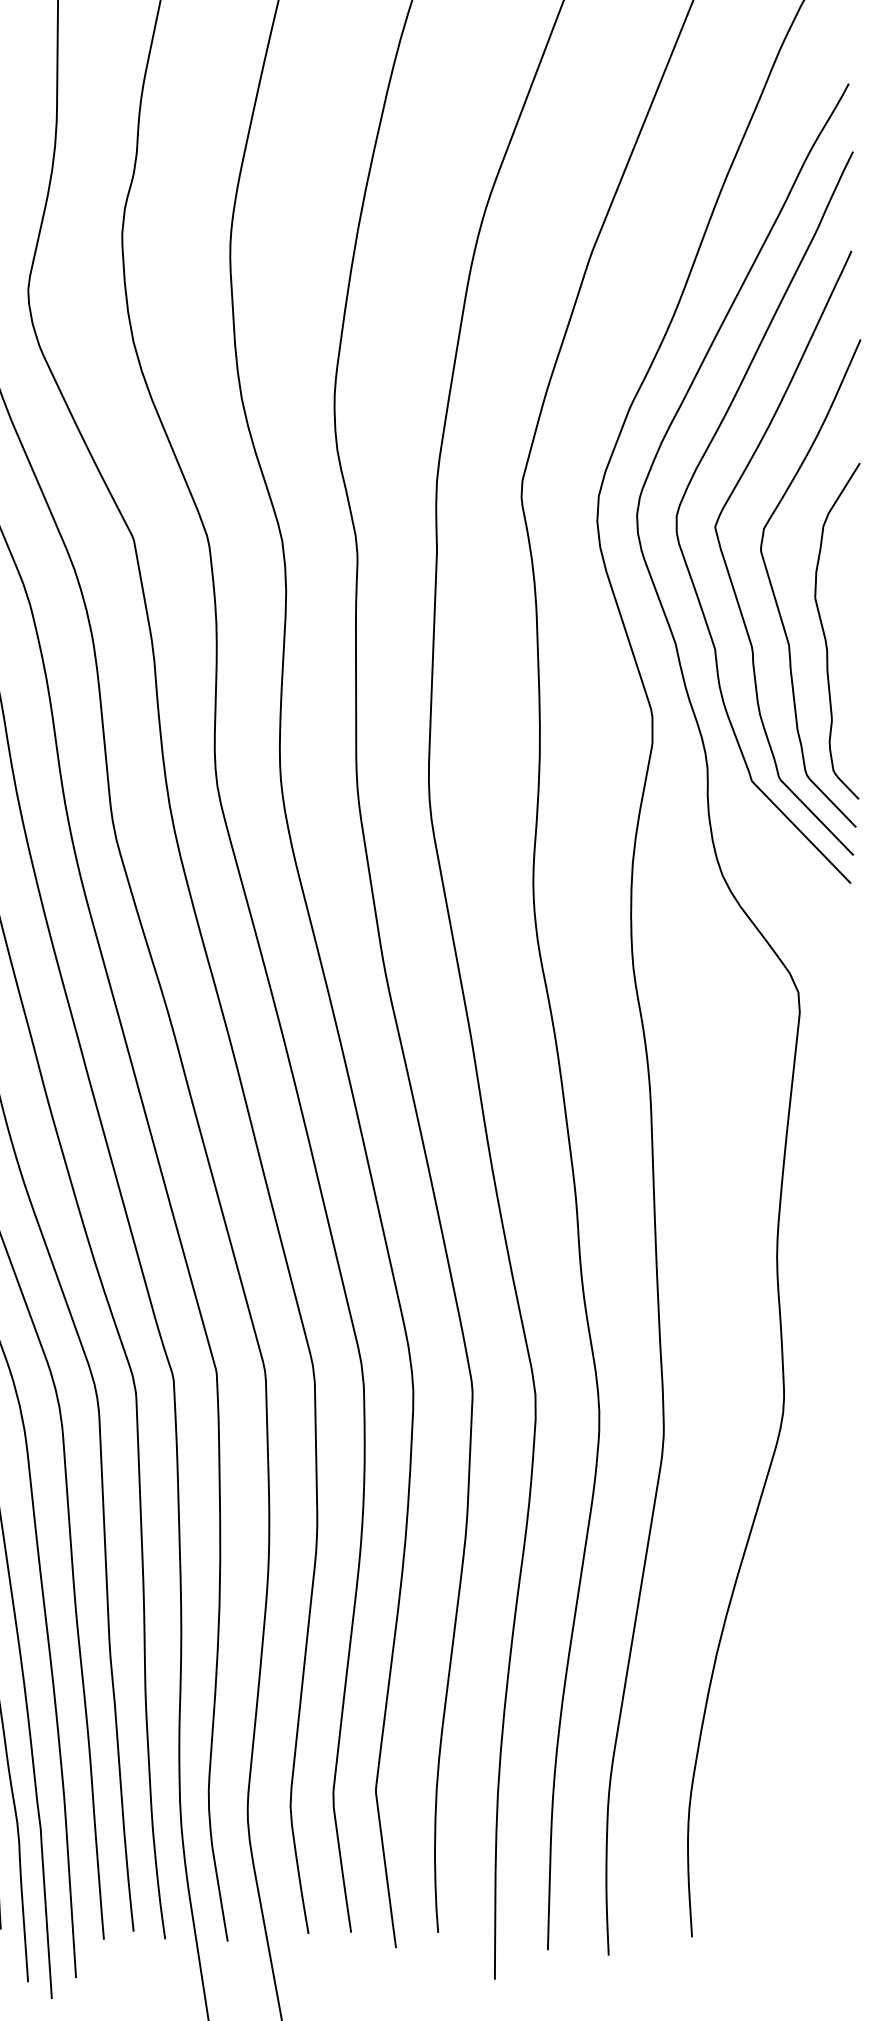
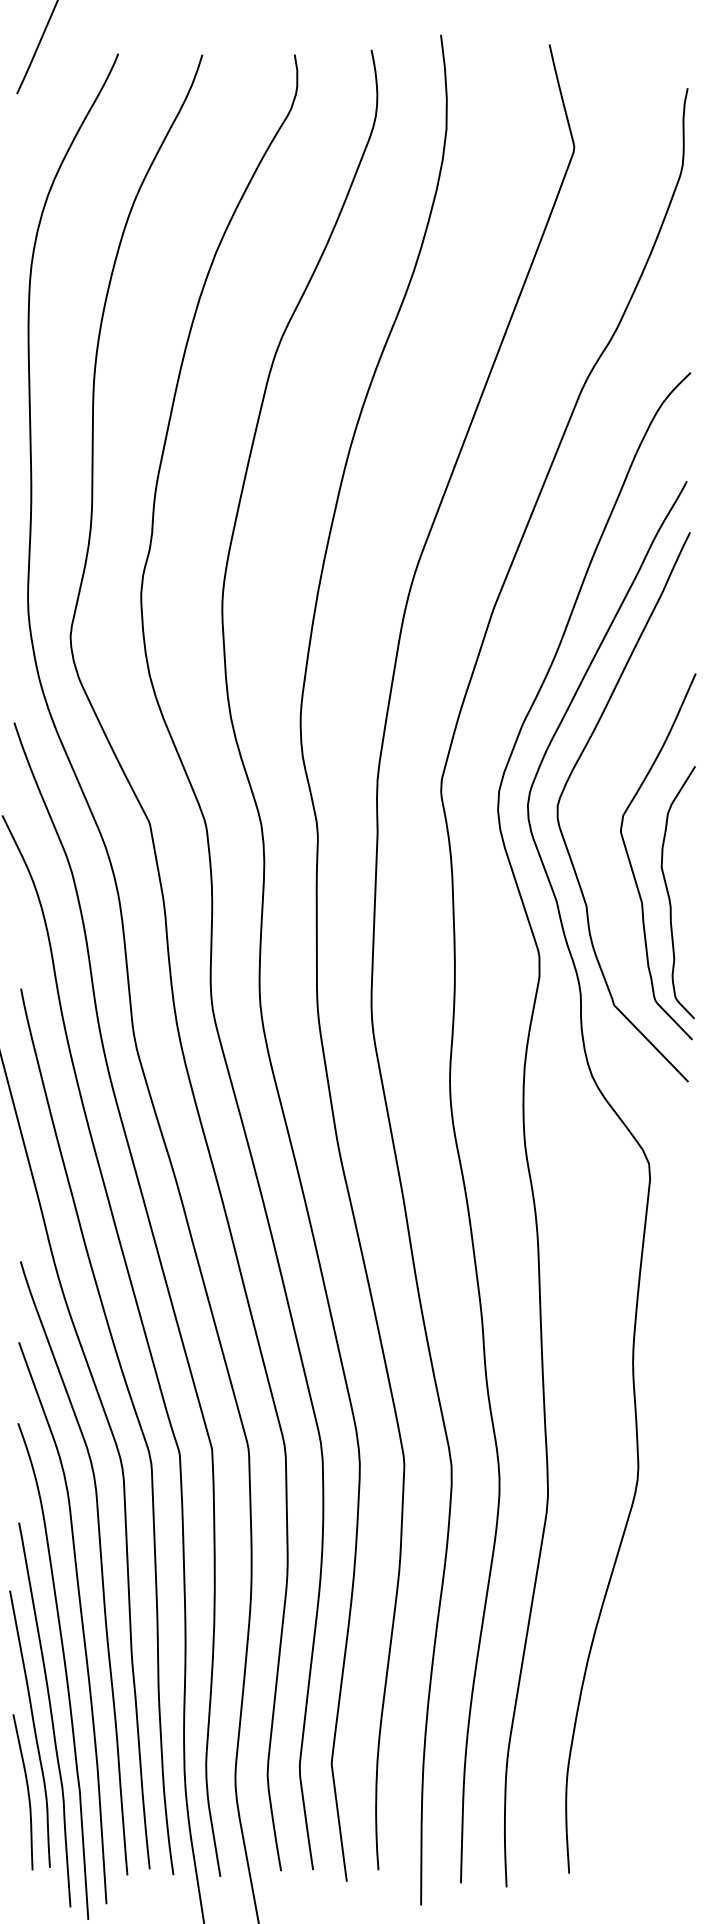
curve: (729, 571) -> (597, 847), removed

